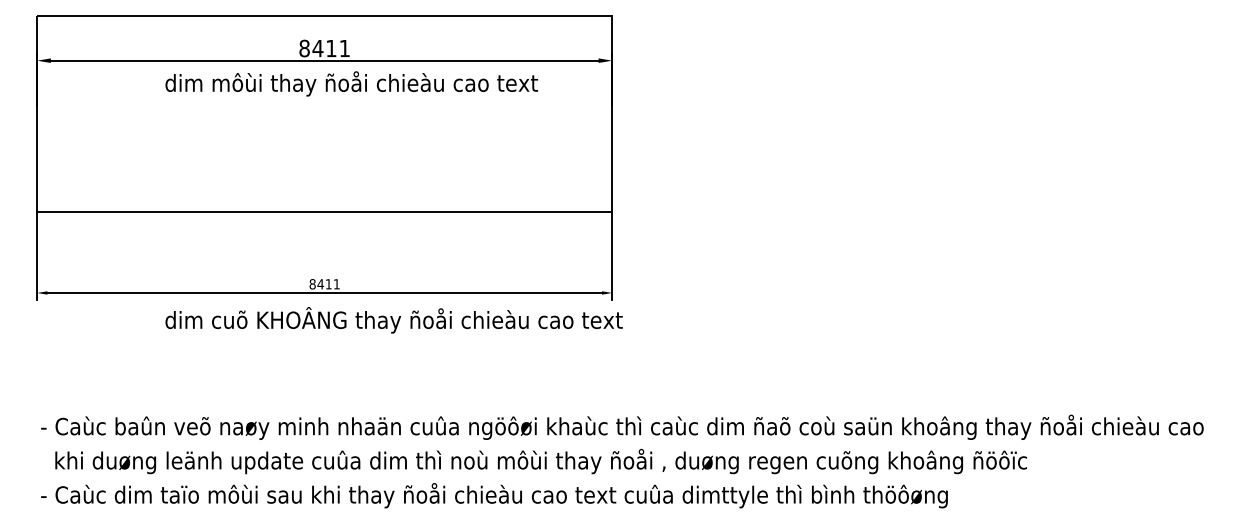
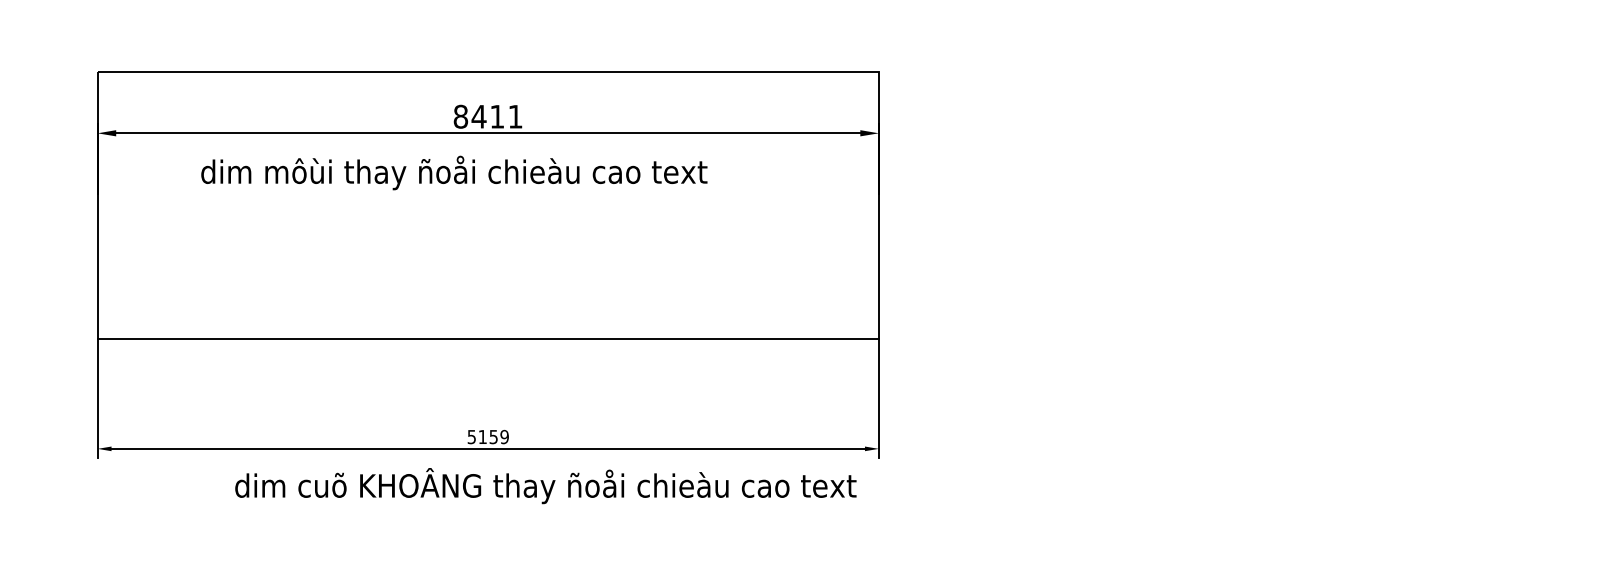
text: (351, 83) -> (453, 172), moved
text: (324, 284) -> (487, 437), 8411 -> 5159
text: (393, 320) -> (544, 486), moved

